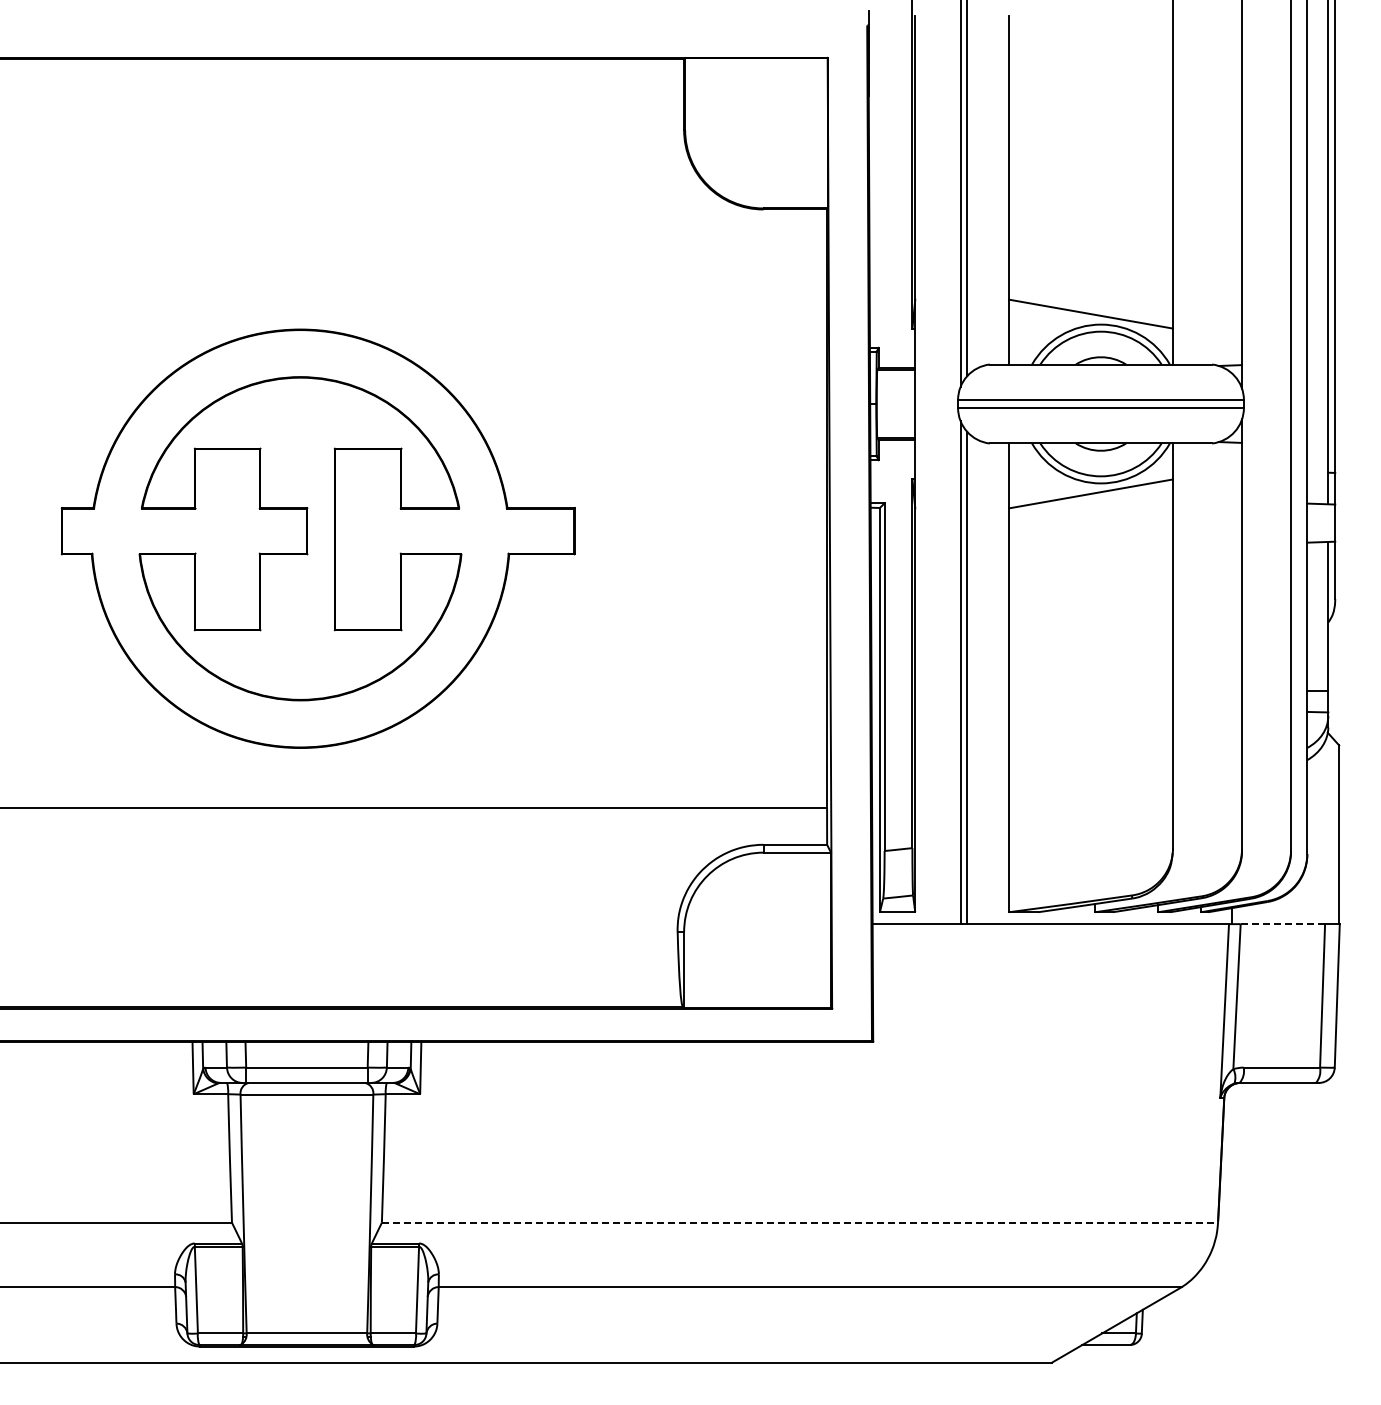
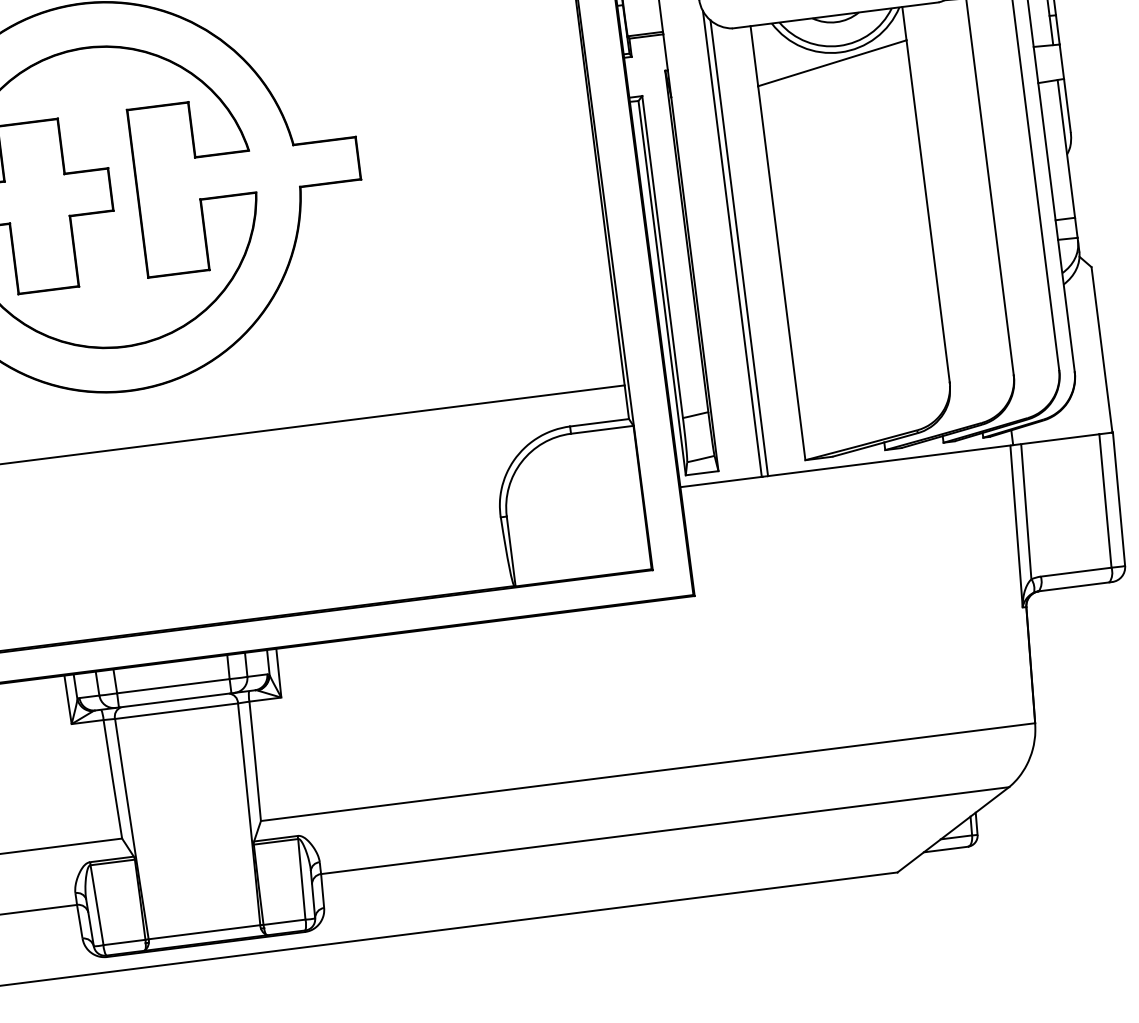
line: (1283, 924) -> (1060, 439), dashed -> solid
line: (800, 1222) -> (648, 771), dashed -> solid

